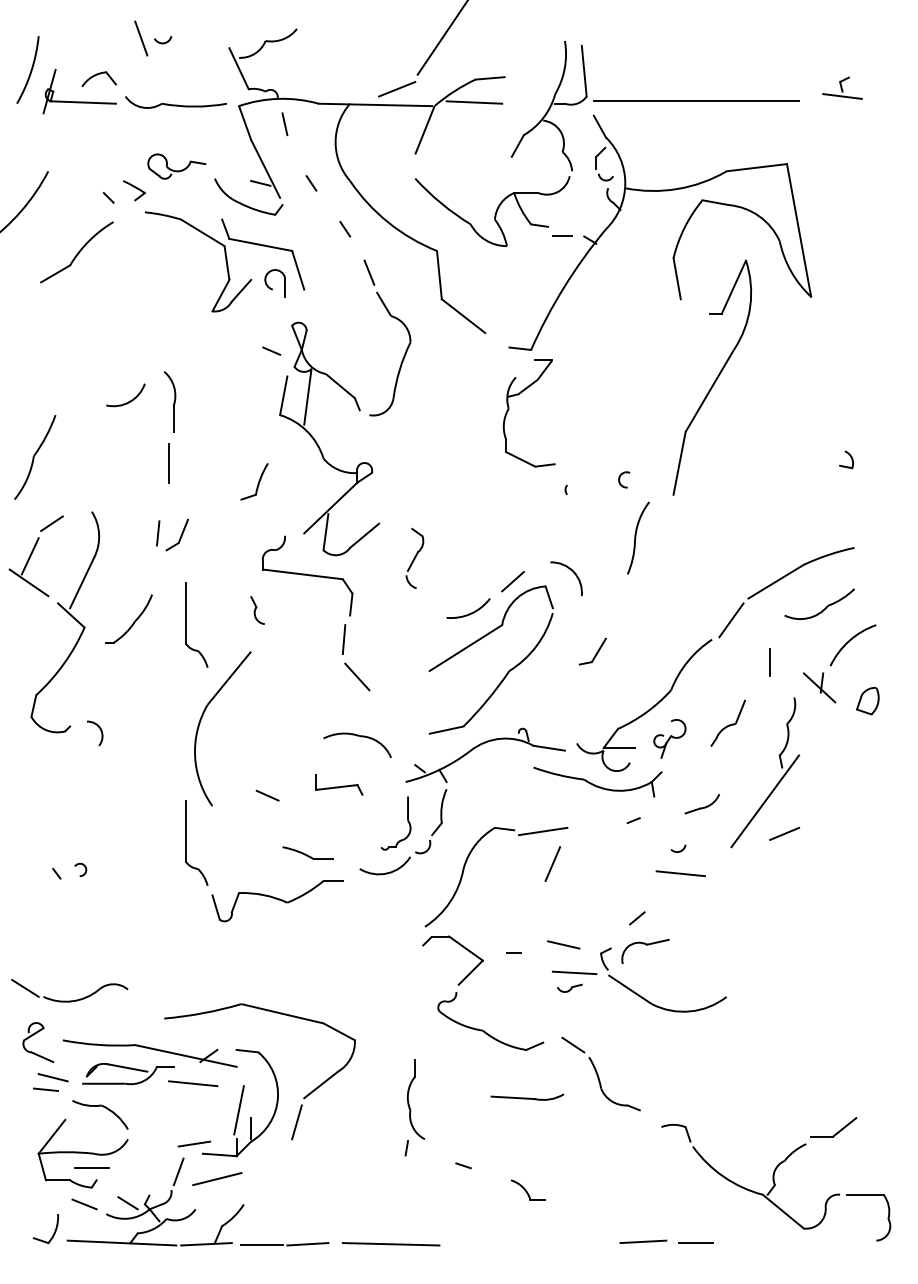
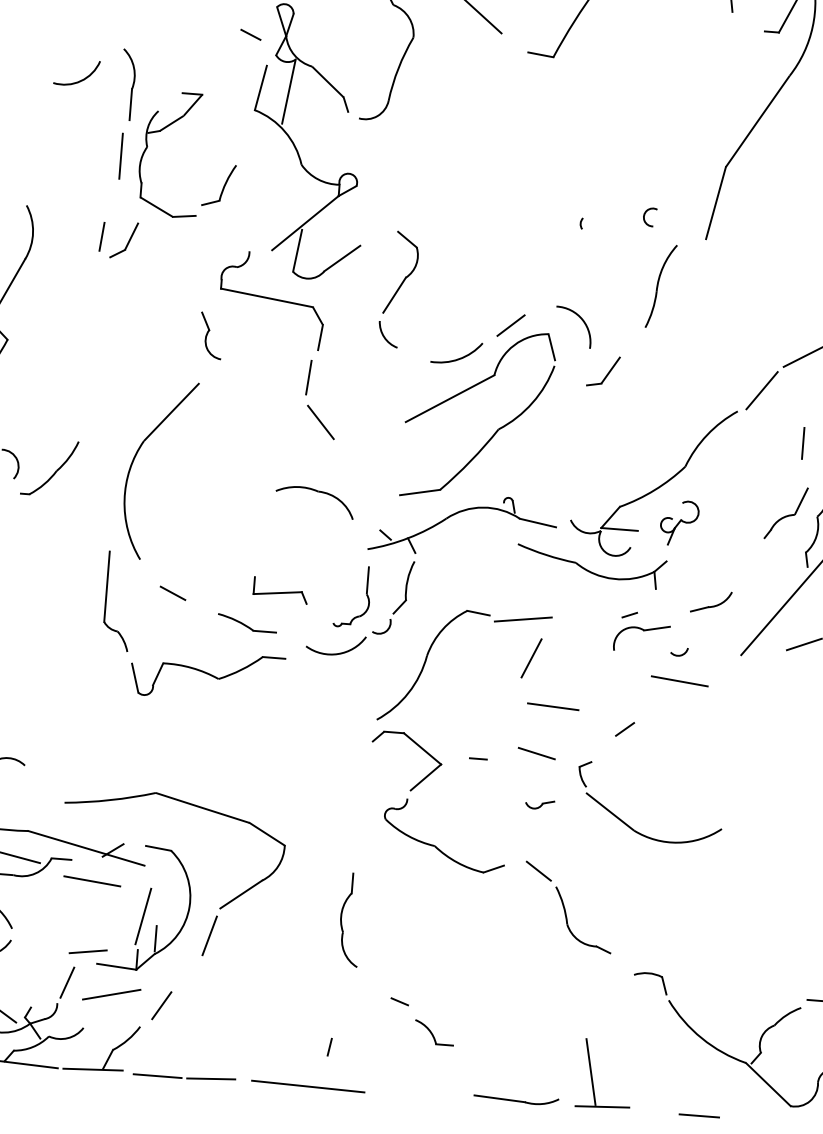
part: (509, 409) -> (148, 147), moved
part: (414, 558) -> (398, 289), size x1.67
part: (257, 610) -> (210, 335), size x1.43
part: (128, 618) -> (49, 467), moved
part: (186, 624) -> (126, 345), removed
part: (592, 651) -> (602, 371), moved
part: (727, 722) -> (785, 512), moved
part: (339, 784) -> (280, 589), moved
line: (267, 795) -> (172, 593), moved
part: (646, 945) -> (643, 631), moved
line: (574, 972) -> (553, 706), moved
part: (527, 1096) -> (516, 1098), moved
line: (406, 1148) -> (329, 1047), moved
line: (260, 1185) -> (161, 1006), added
part: (528, 1189) -> (434, 1032), moved
line: (631, 1212) -> (591, 1071), added
line: (695, 1242) -> (699, 1115), moved

